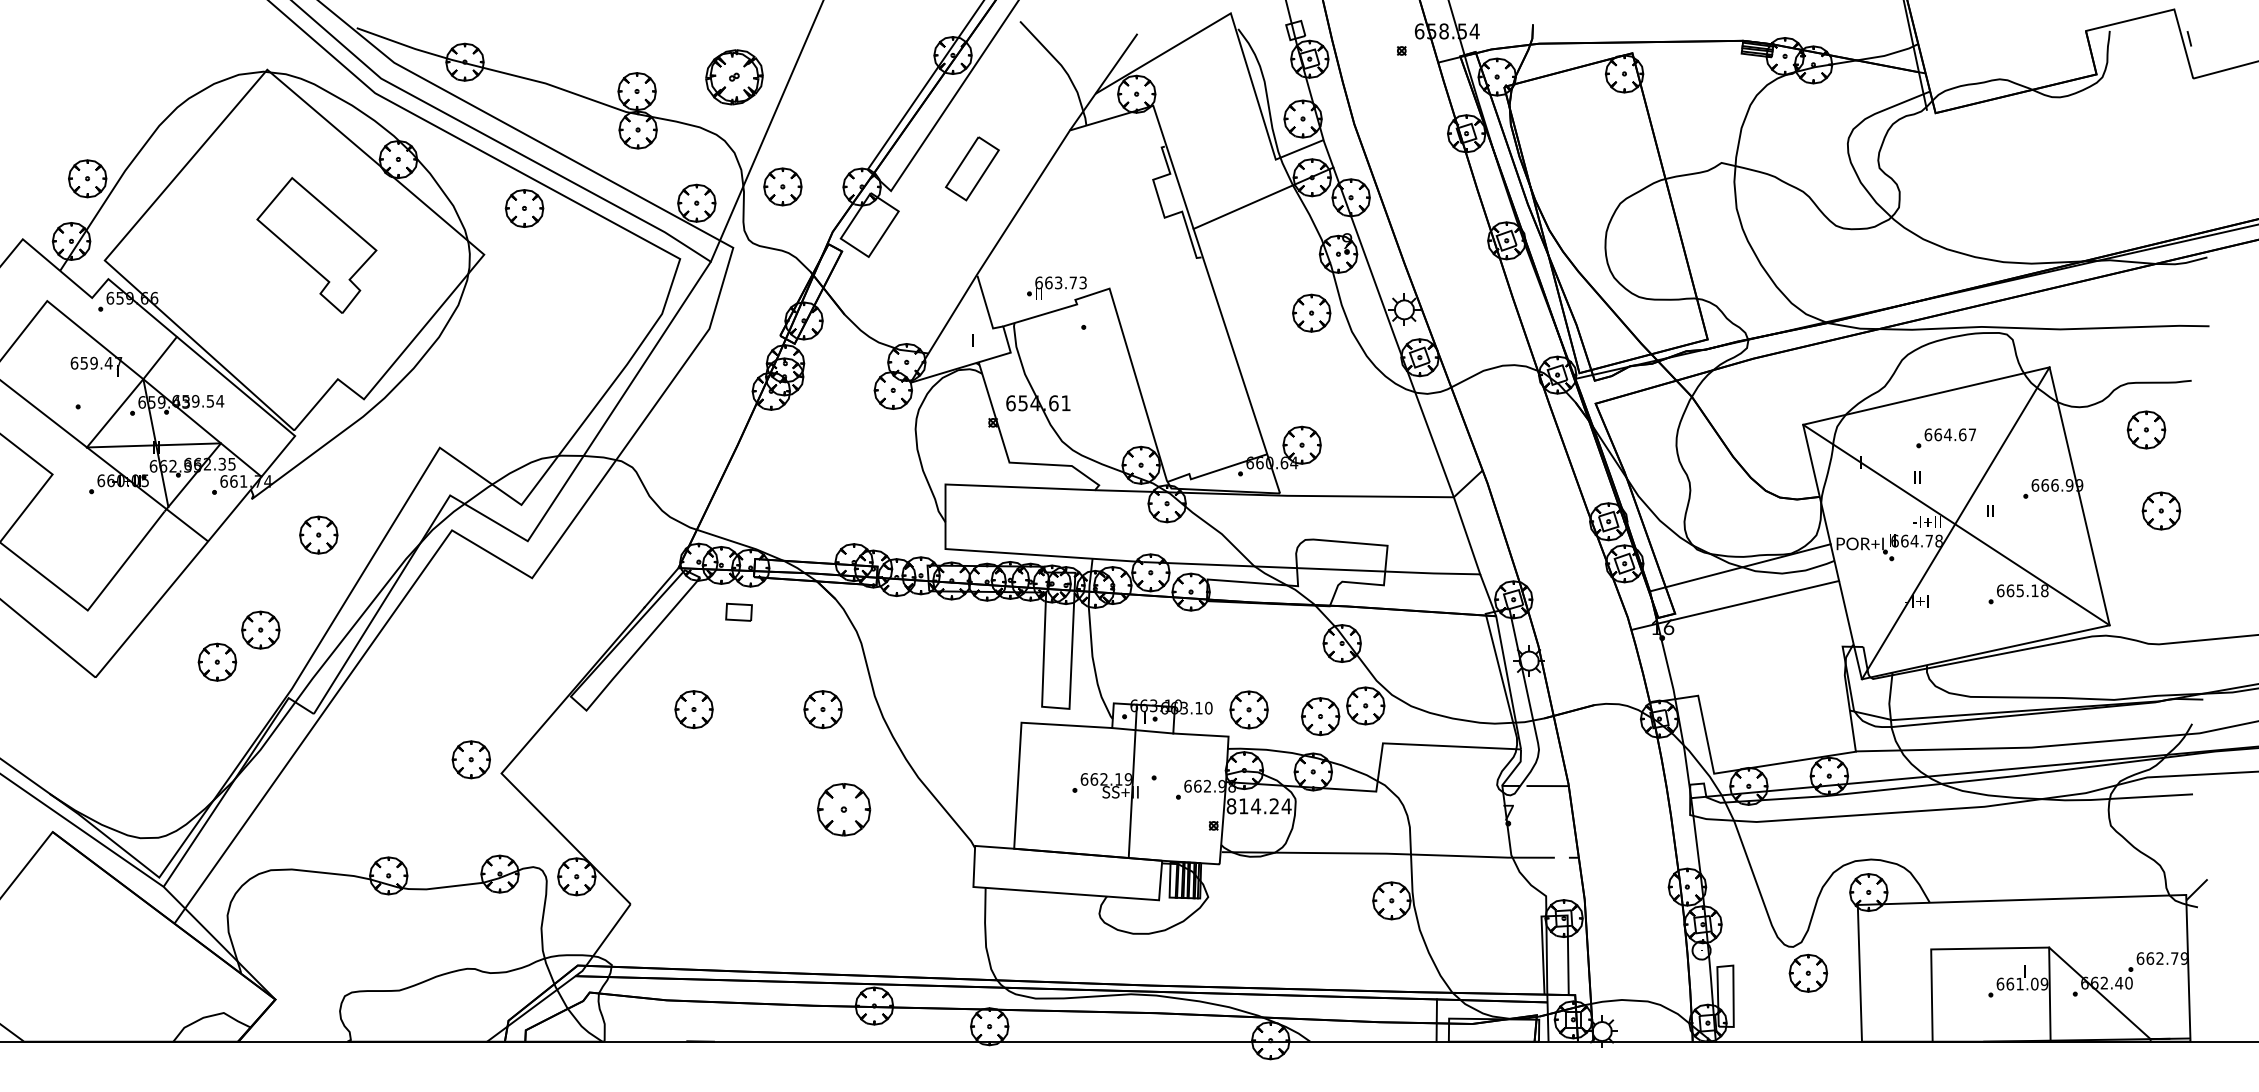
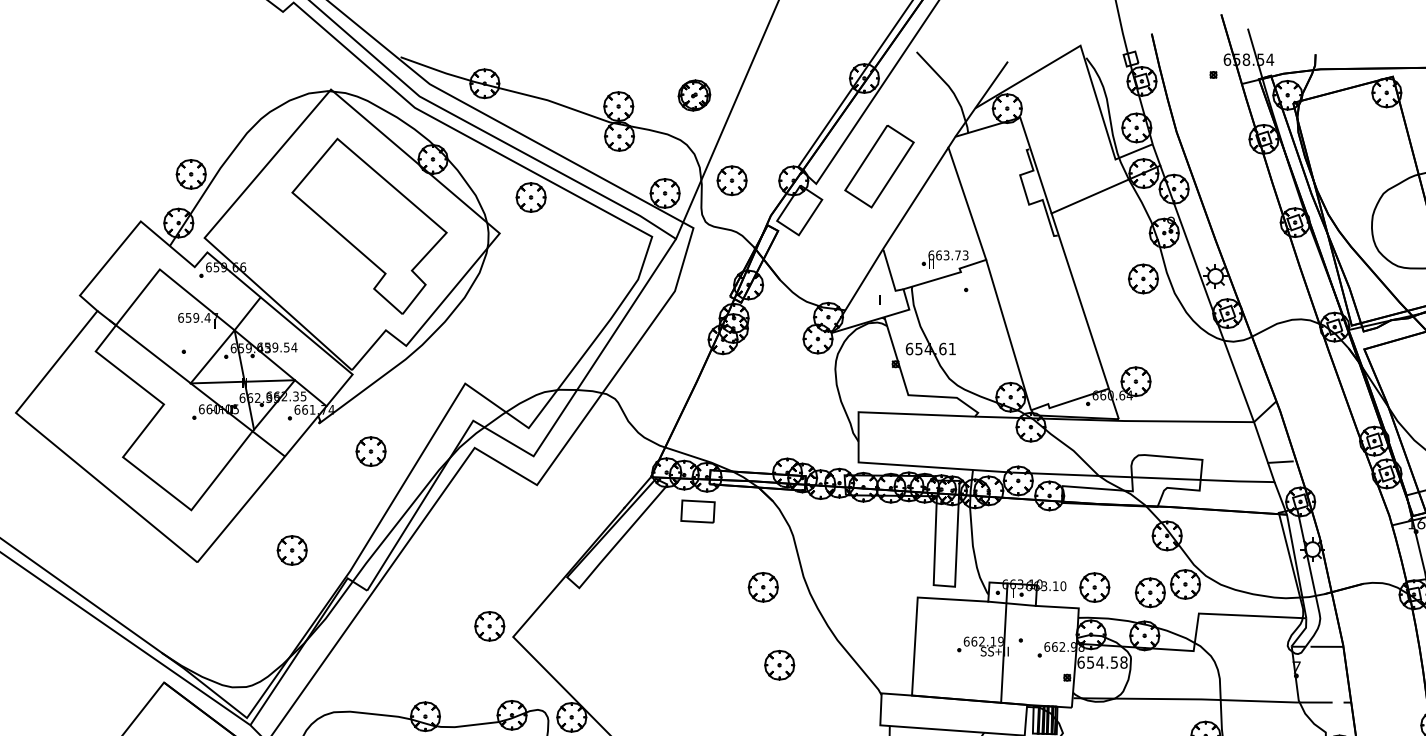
part: (734, 77) -> (694, 95), size x0.71
part: (972, 168) -> (879, 166), size x1.67
line: (1085, 216) -> (967, 203), added
part: (316, 245) -> (369, 226), size x1.67
line: (1487, 548) -> (1280, 462), added
part: (738, 612) -> (697, 511), size x1.67
part: (260, 629) -> (325, 525), removed
part: (693, 709) -> (662, 587), removed
text: (1258, 806) -> (1102, 662), 814.24 -> 654.58
part: (843, 809) -> (779, 665), size x0.71

